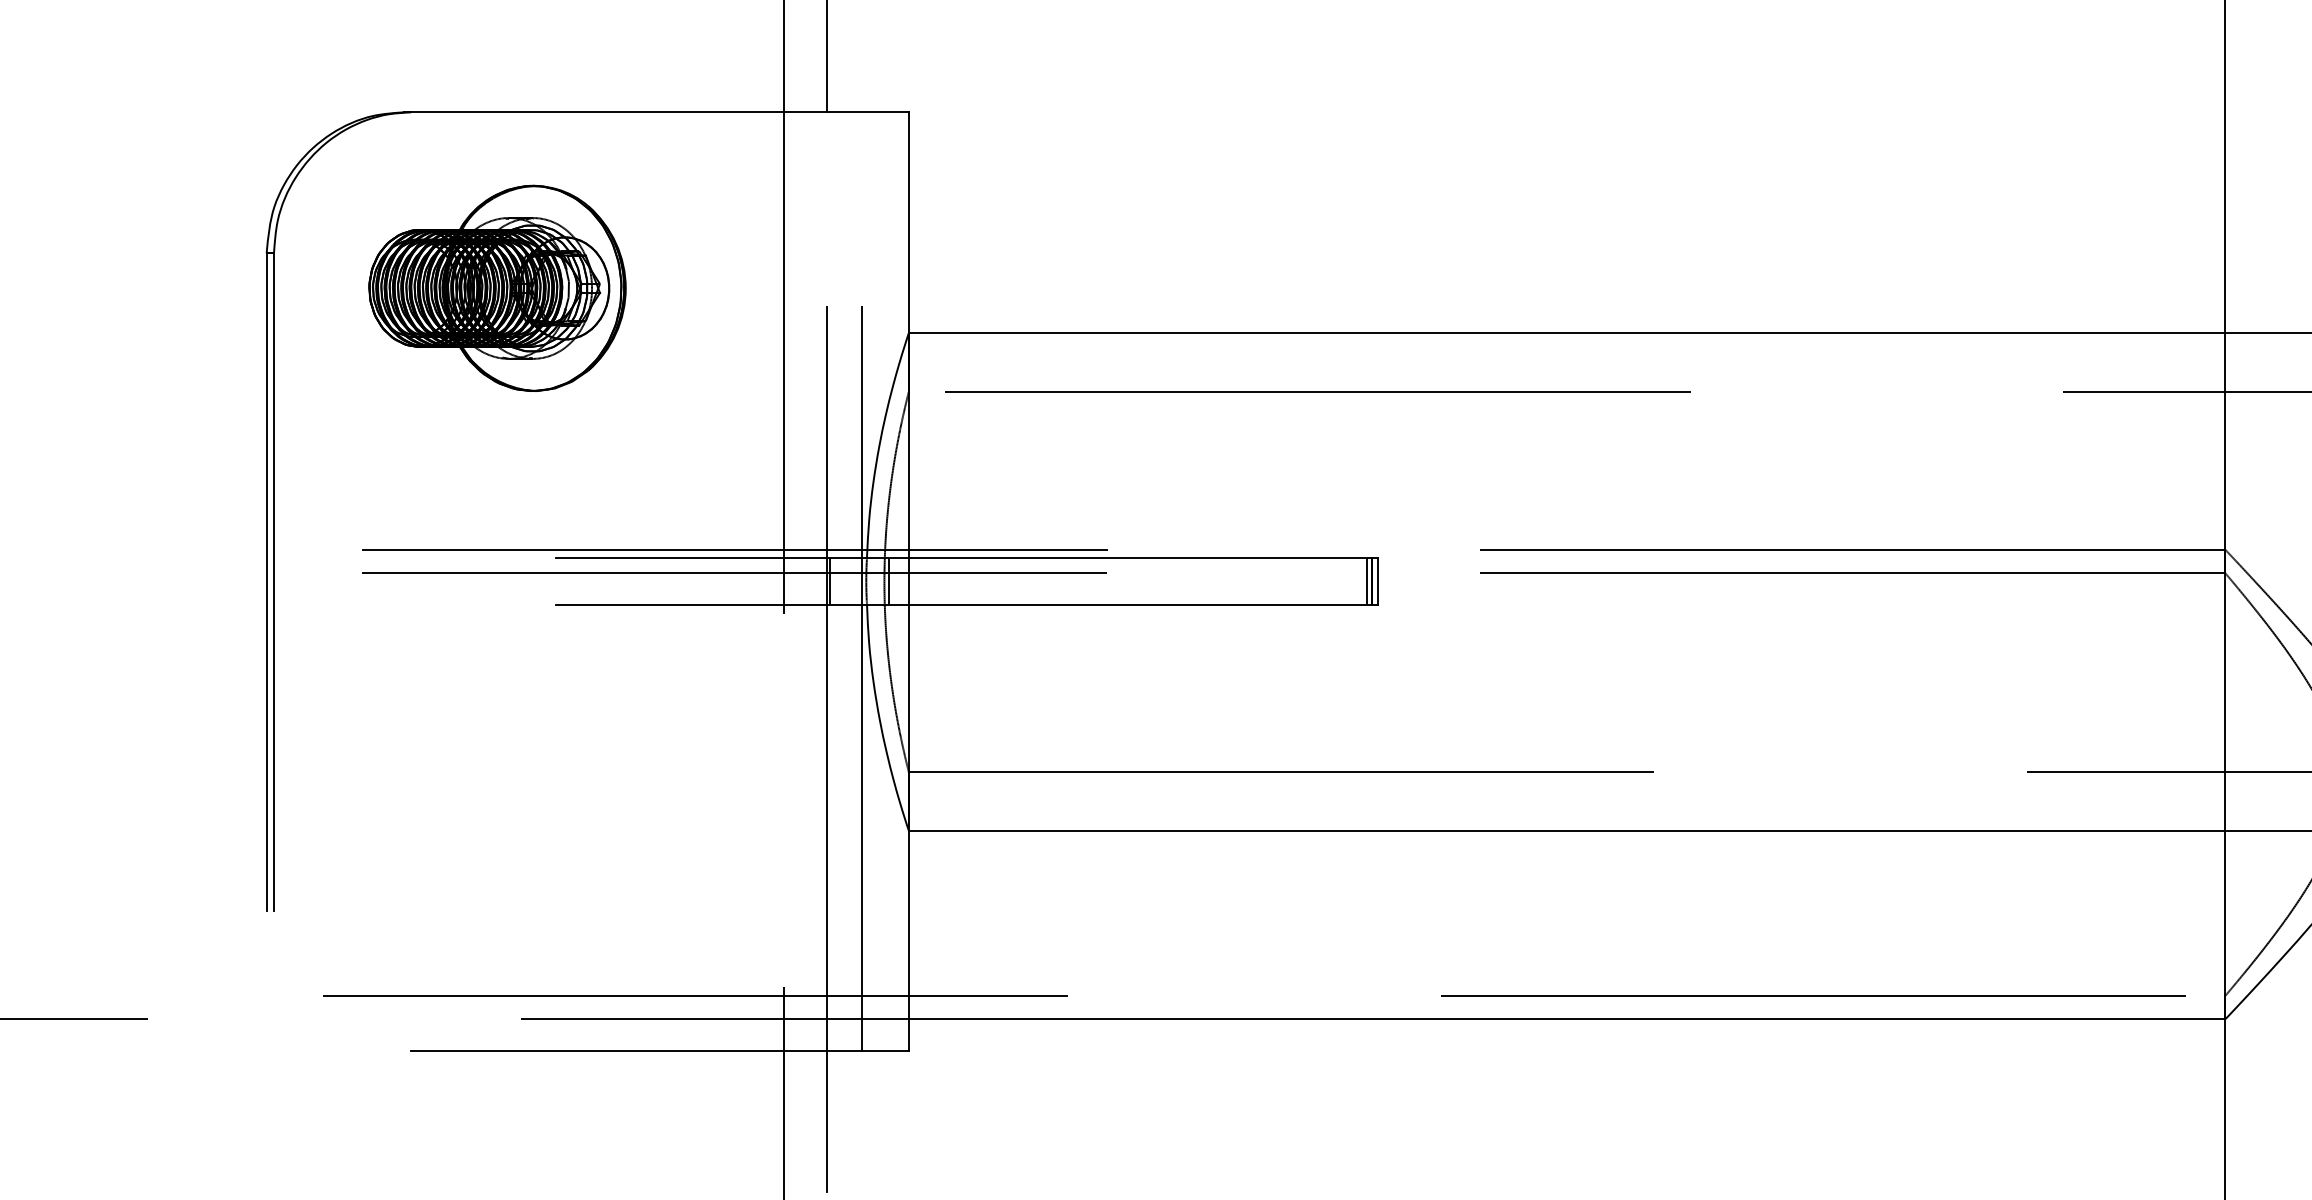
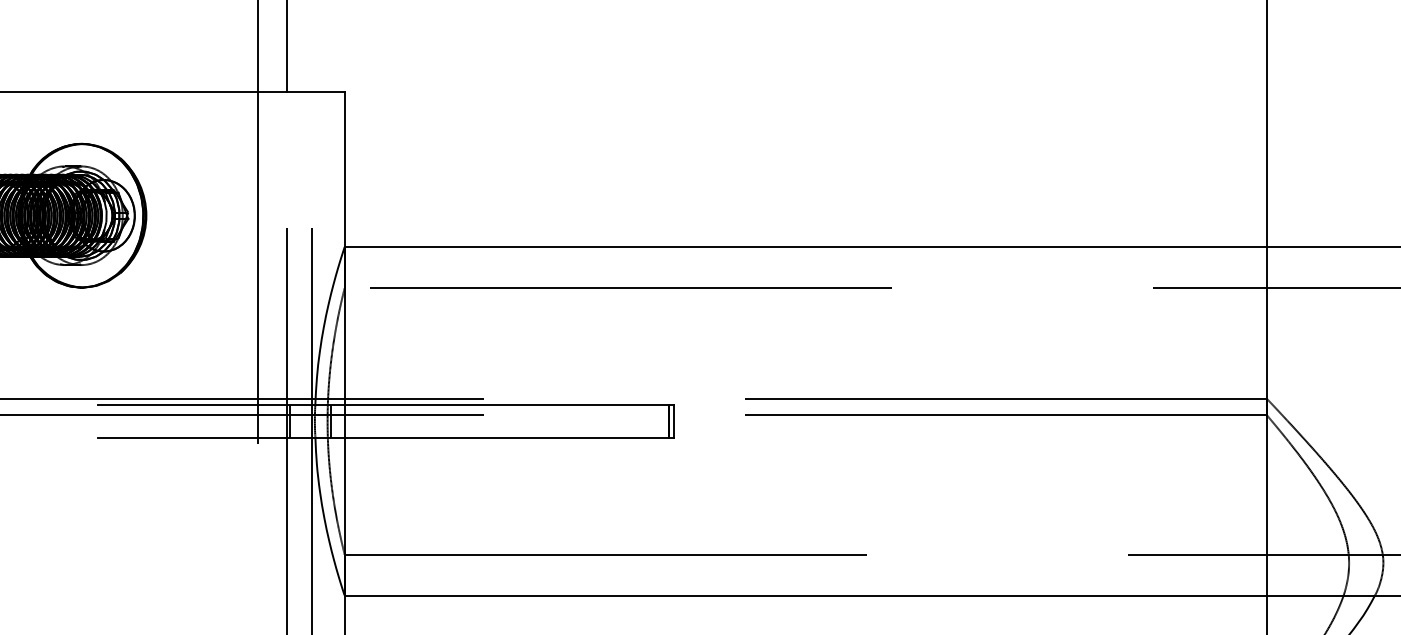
line: (1366, 581) -> (665, 421), removed

